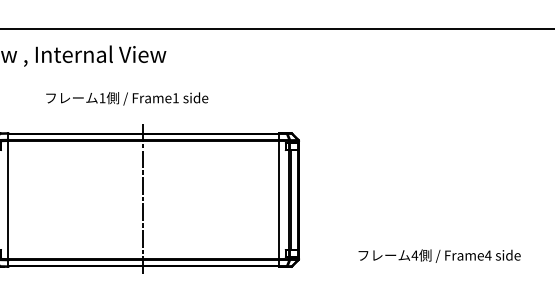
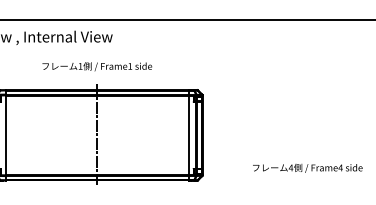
text: (127, 98) -> (97, 66), moved
text: (439, 256) -> (307, 168), moved

